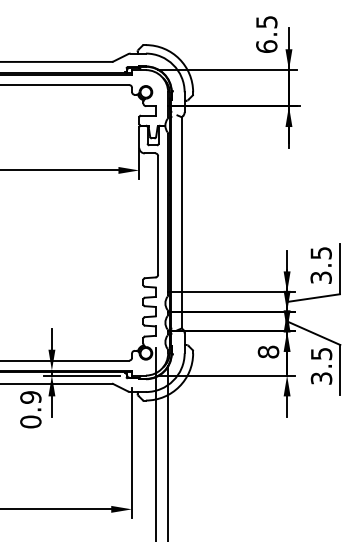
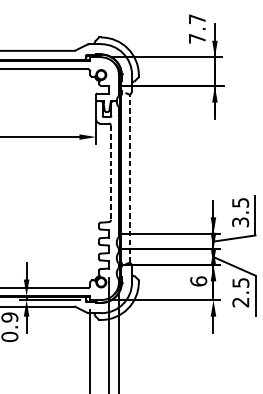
text: (266, 34) -> (197, 29), 6.5 -> 7.7
line: (158, 215) -> (111, 172), solid -> dashed
line: (181, 222) -> (129, 178), solid -> dashed
text: (268, 351) -> (198, 280), 8 -> 6
text: (321, 378) -> (240, 302), 3.5 -> 2.5

